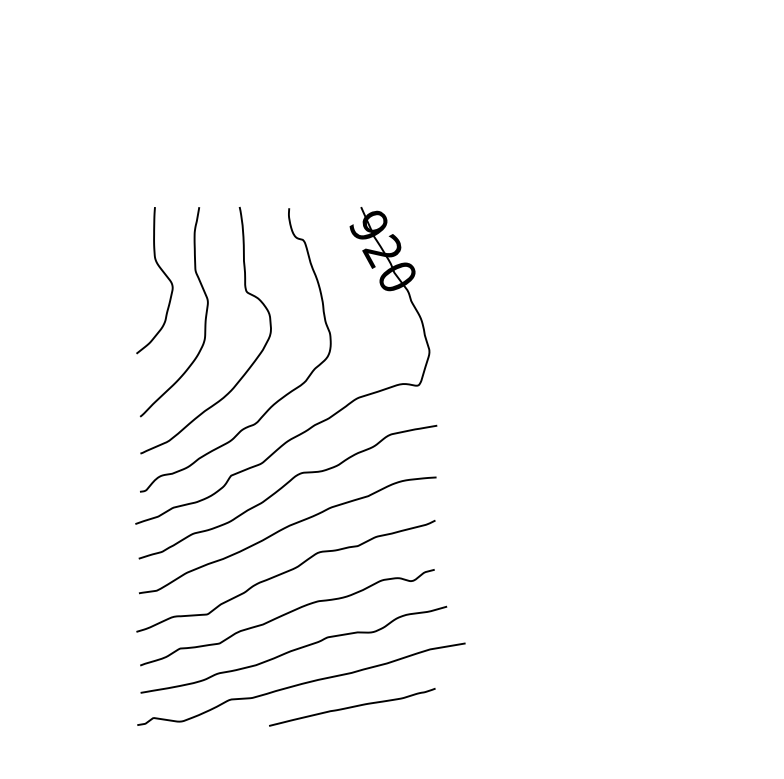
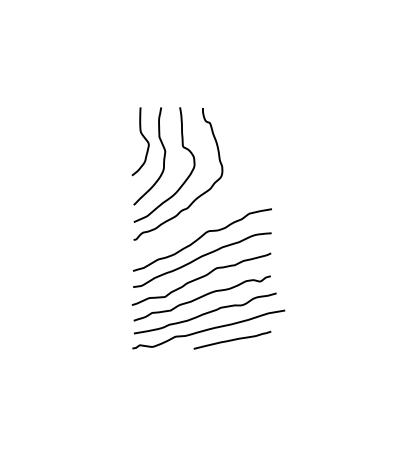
part: (311, 424) -> (213, 208), removed

